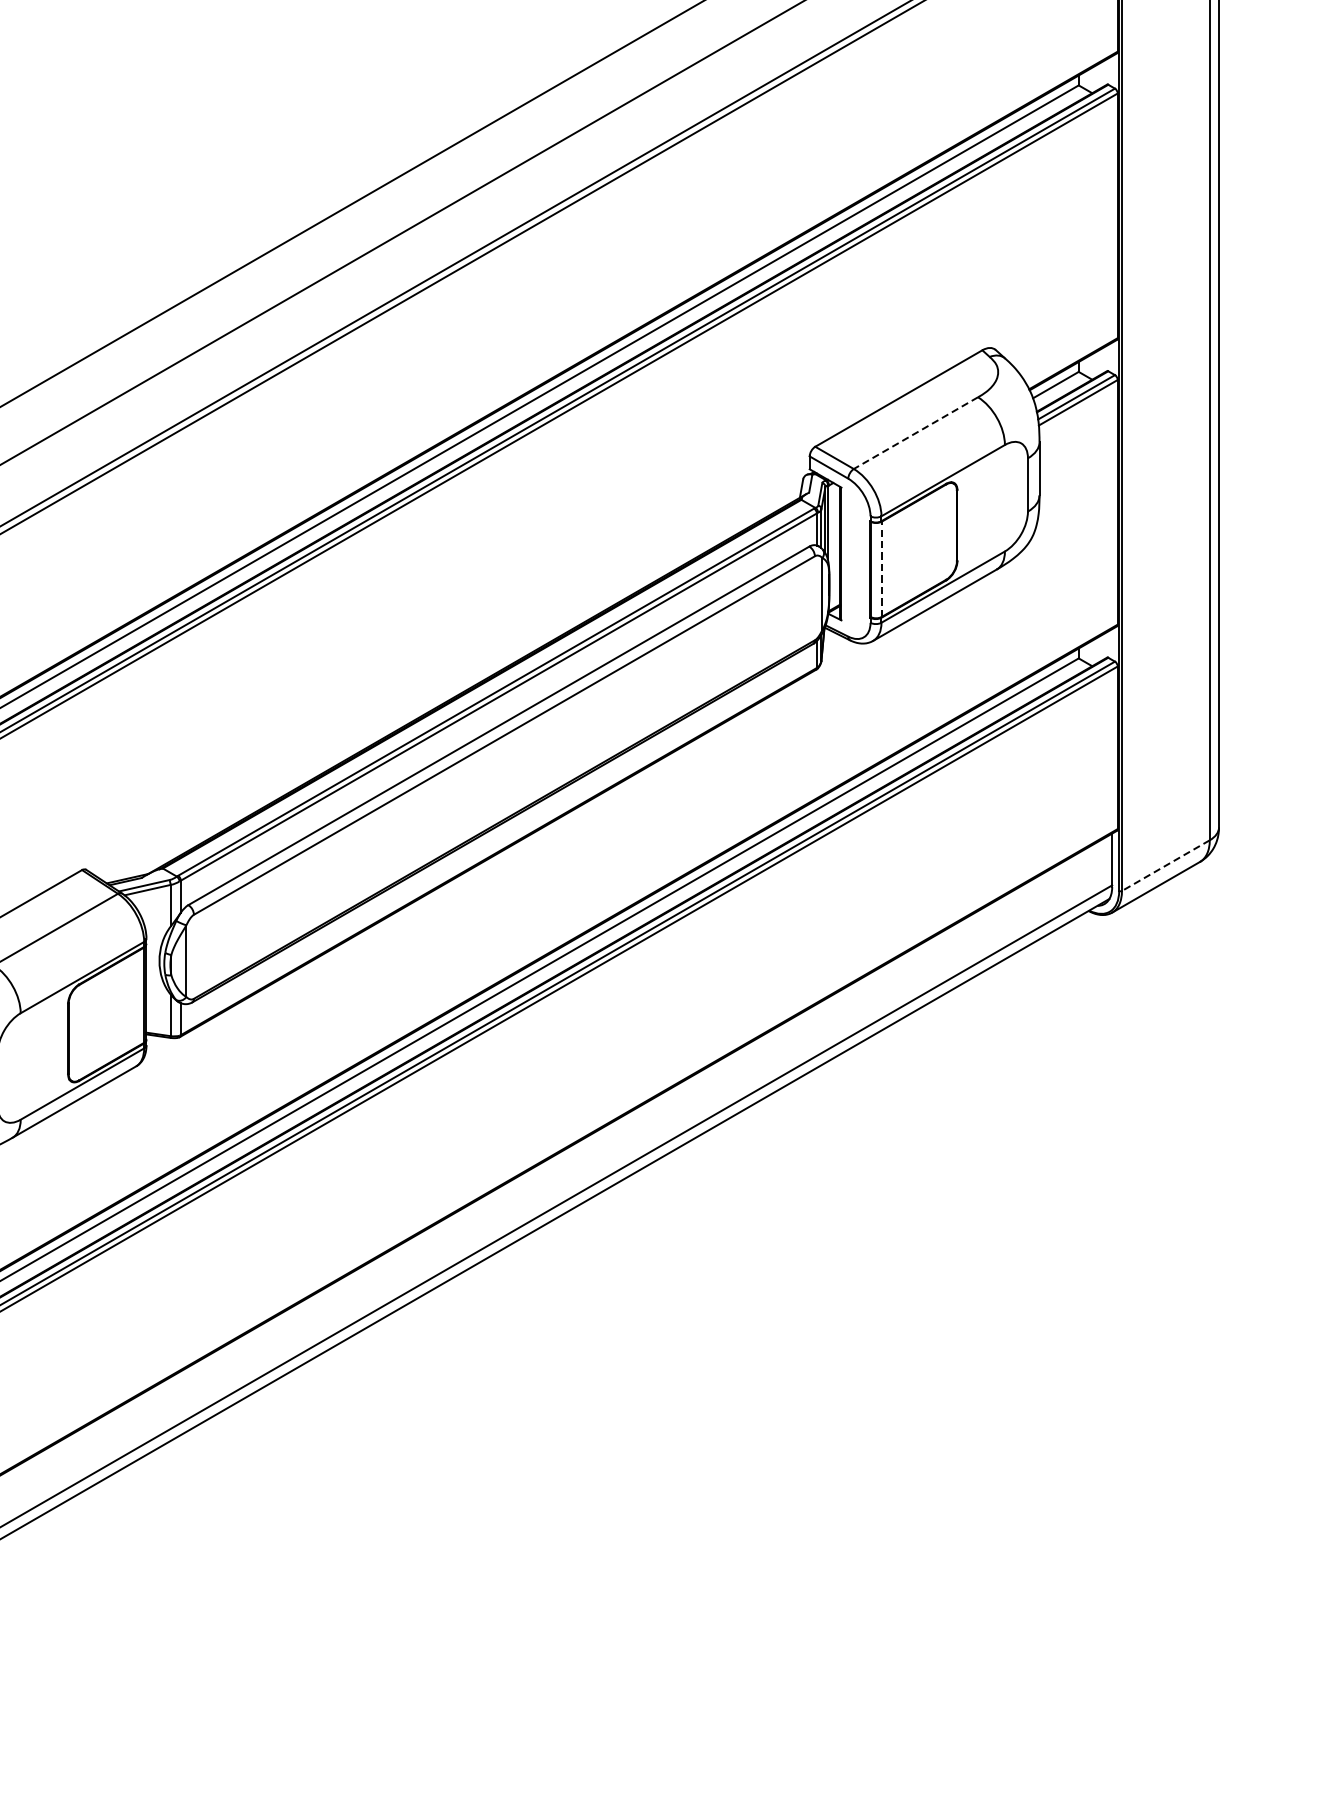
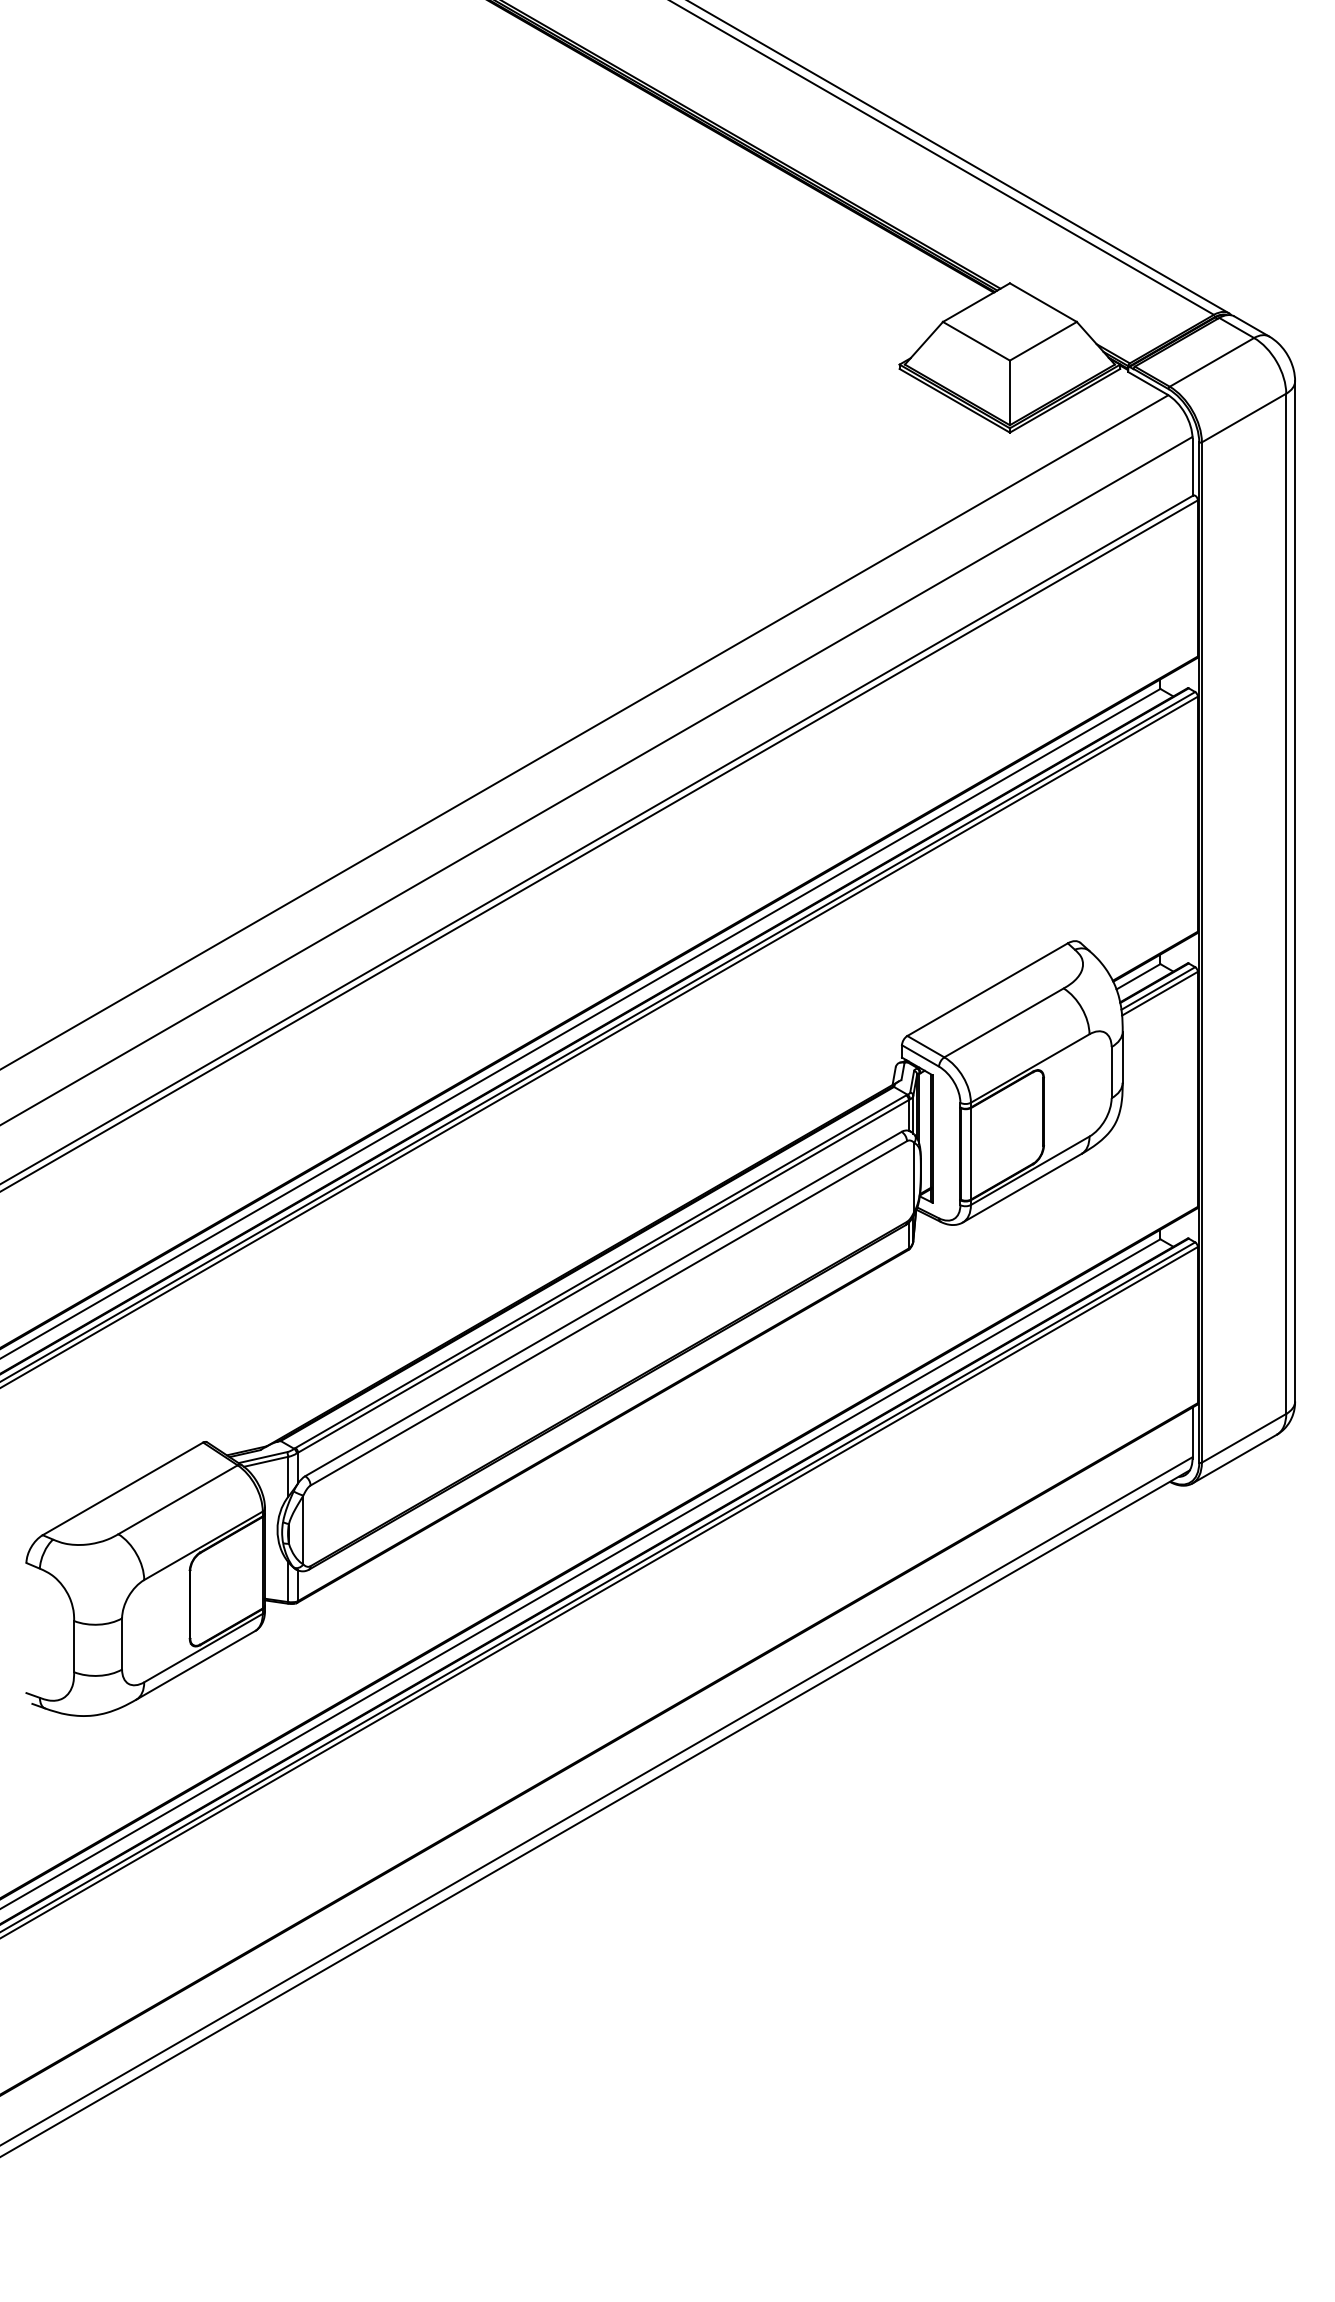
line: (916, 432) -> (1004, 1022), dashed -> solid
line: (882, 569) -> (971, 1153), dashed -> solid
line: (1166, 865) -> (1244, 1438), dashed -> solid

